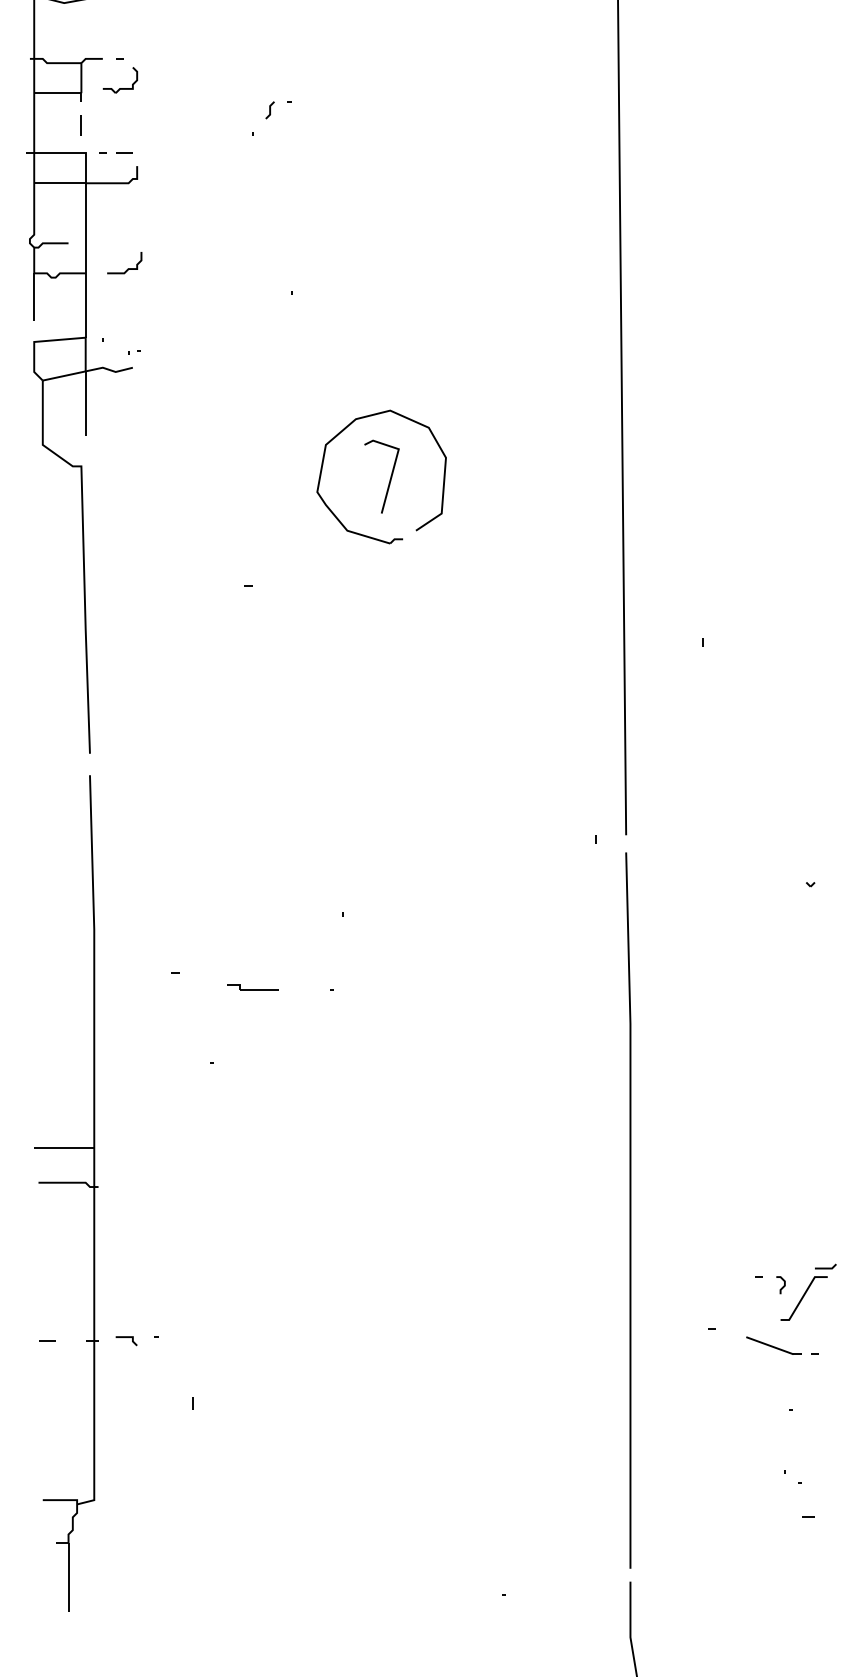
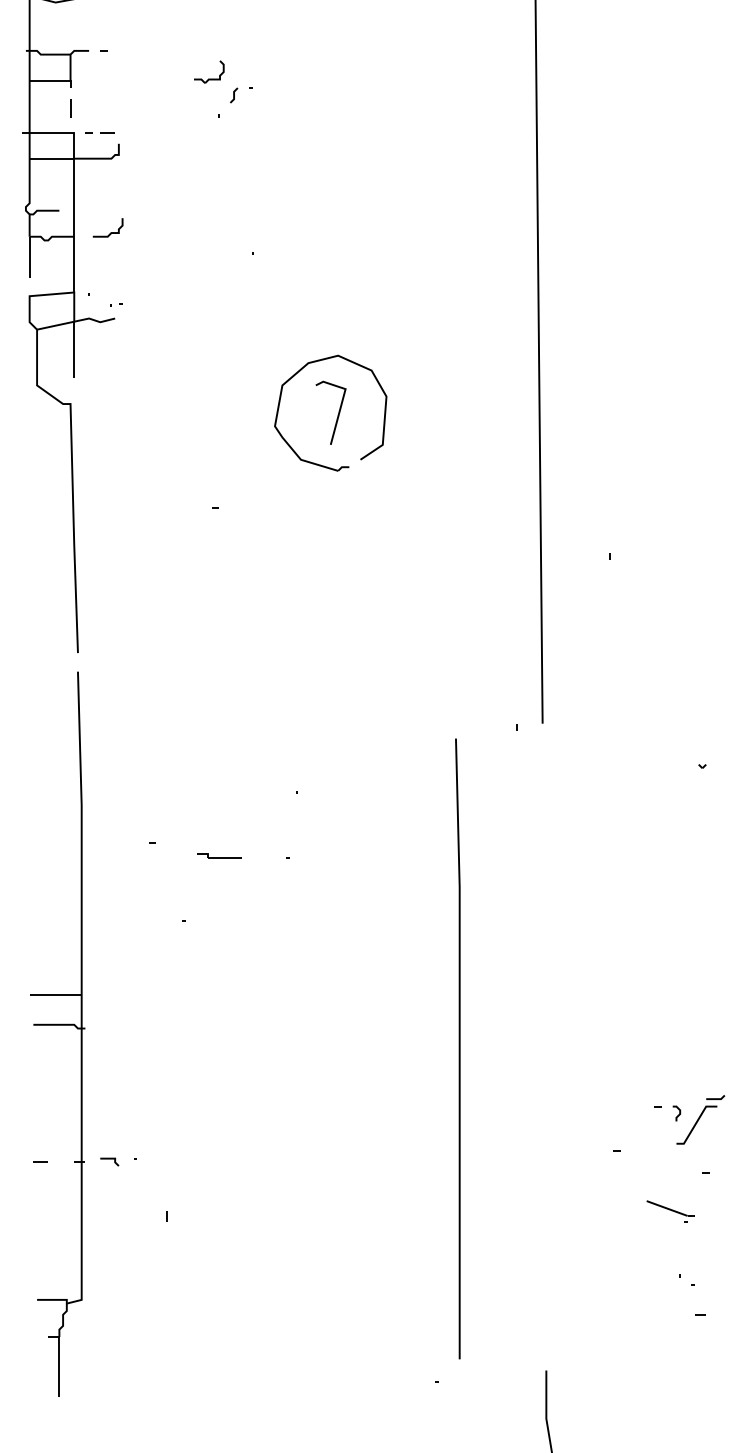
part: (120, 88) -> (209, 79), moved
line: (629, 1210) -> (458, 1048), moved
part: (773, 1345) -> (670, 1208), moved

